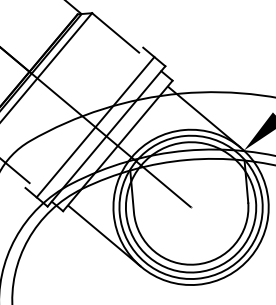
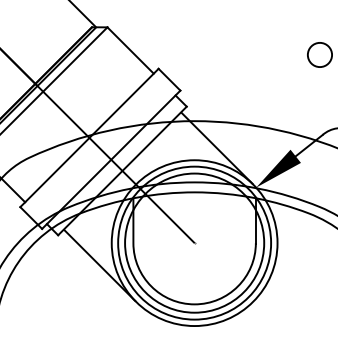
line: (95, 126) -> (89, 137), moved

